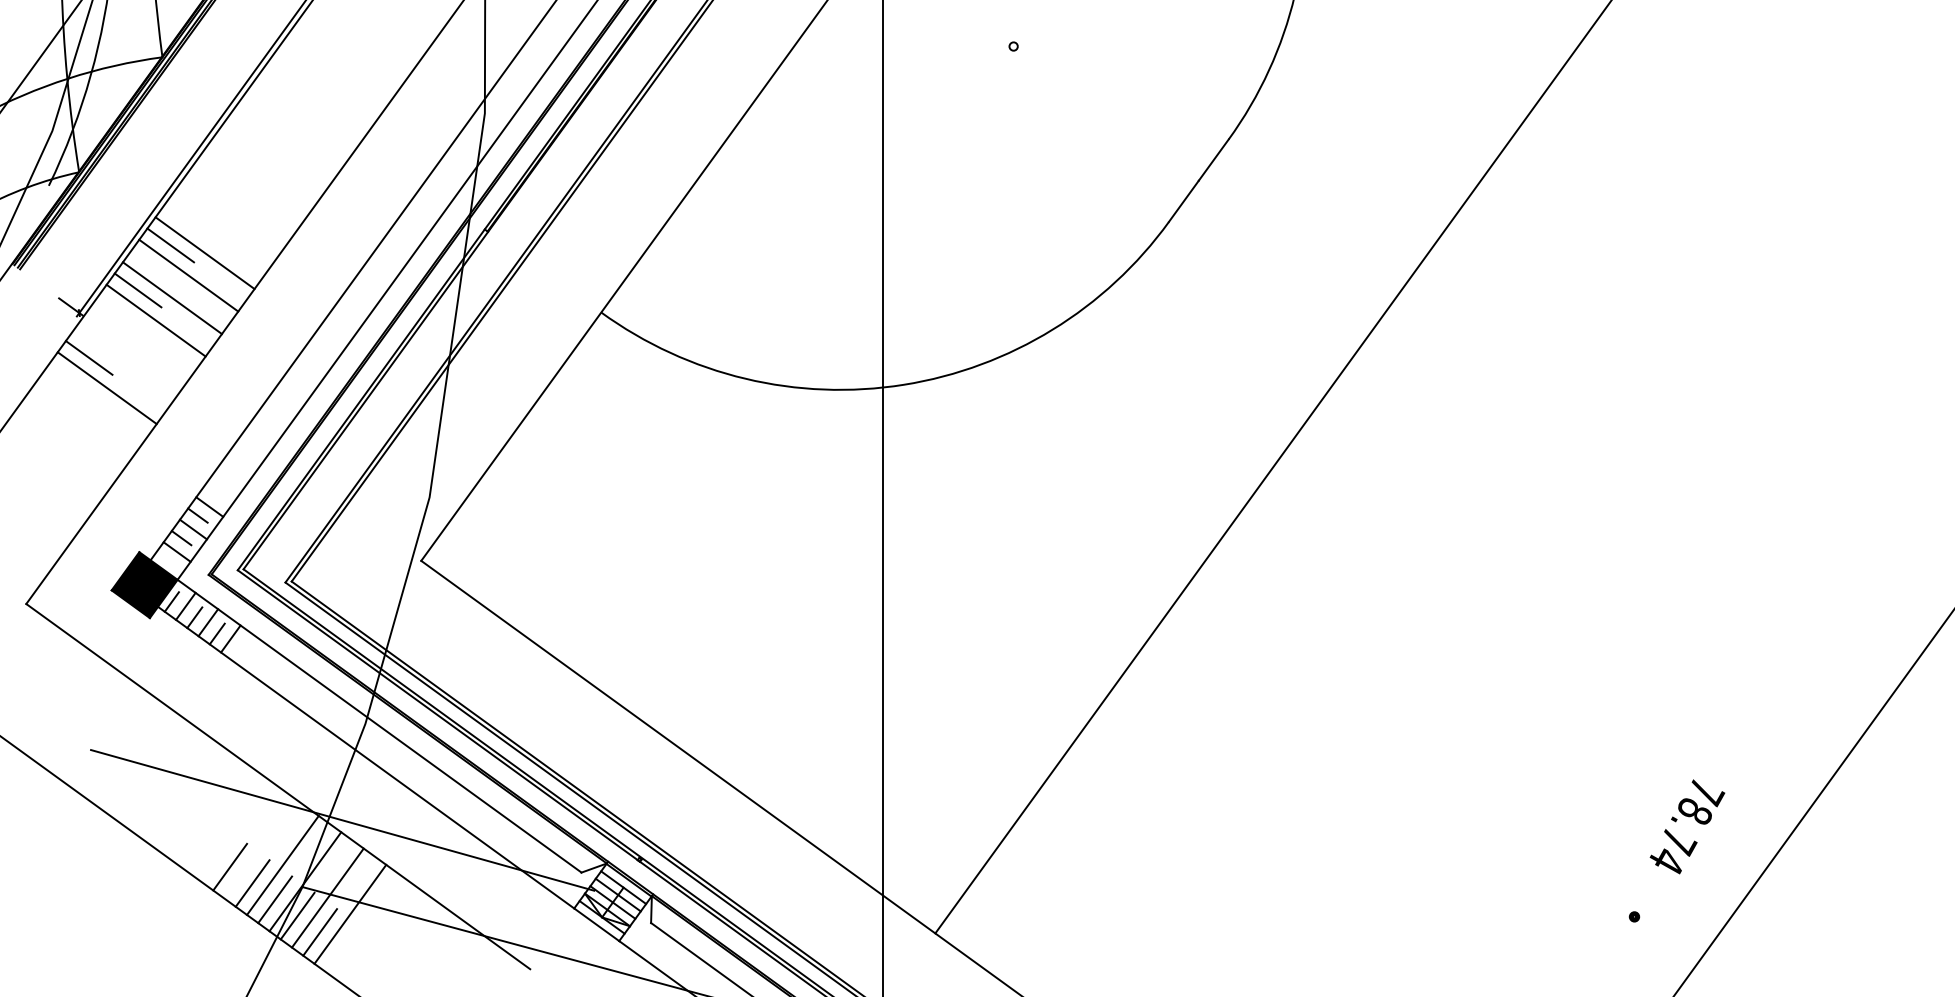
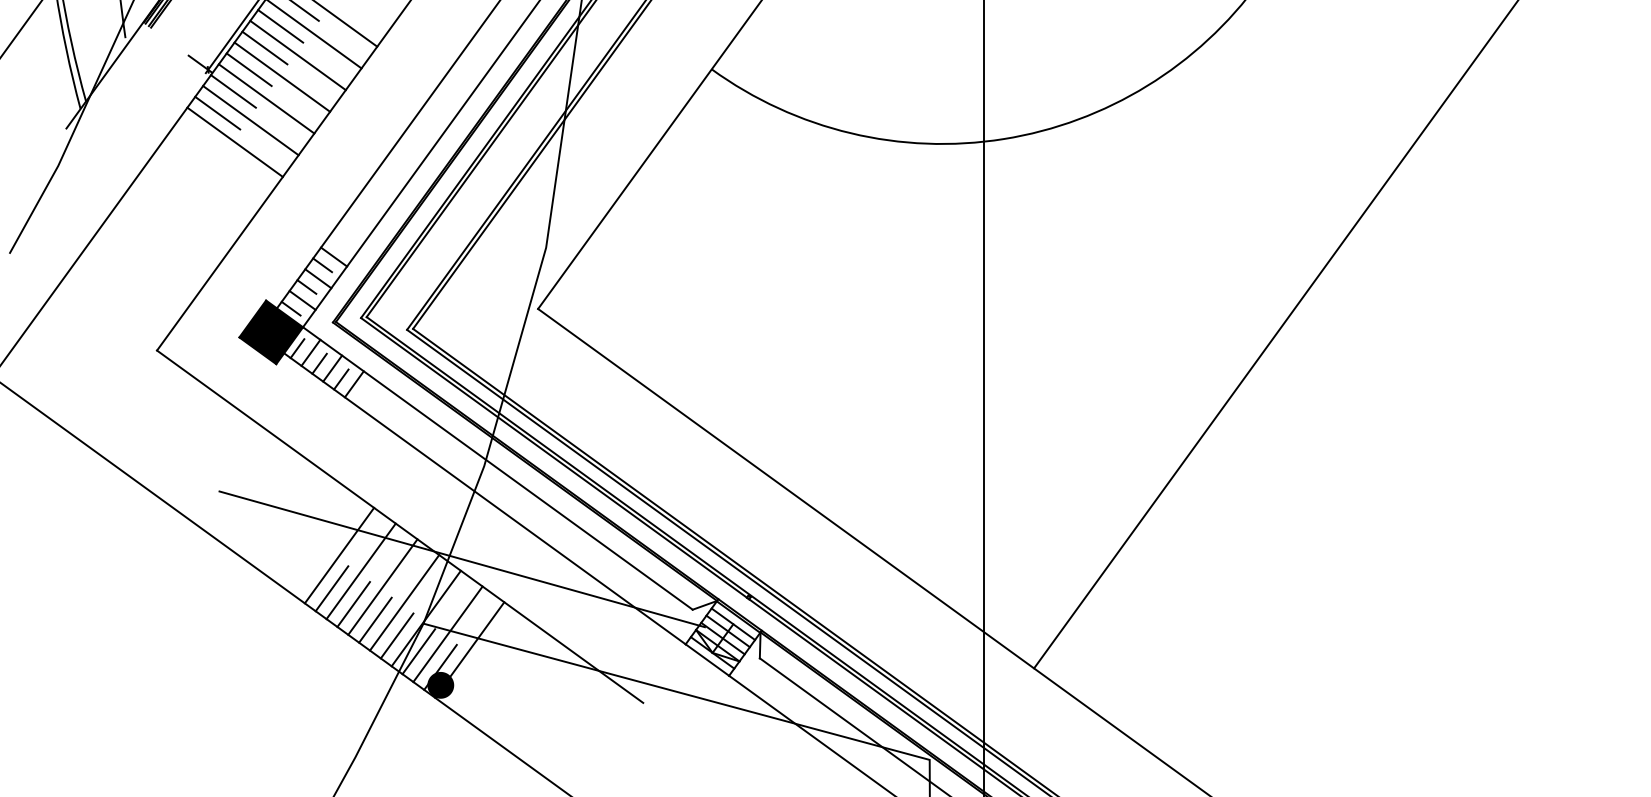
line: (154, 267) -> (280, 25), added
line: (121, 312) -> (248, 69), added
line: (105, 335) -> (233, 91), added
line: (139, 343) -> (266, 99), added
line: (123, 365) -> (250, 120), added
line: (165, 560) -> (291, 308), added
line: (215, 816) -> (339, 555), added
line: (237, 832) -> (360, 571), added
line: (260, 848) -> (382, 586), added
line: (207, 850) -> (331, 588), added
fill: (320, 950) -> (440, 684), added

